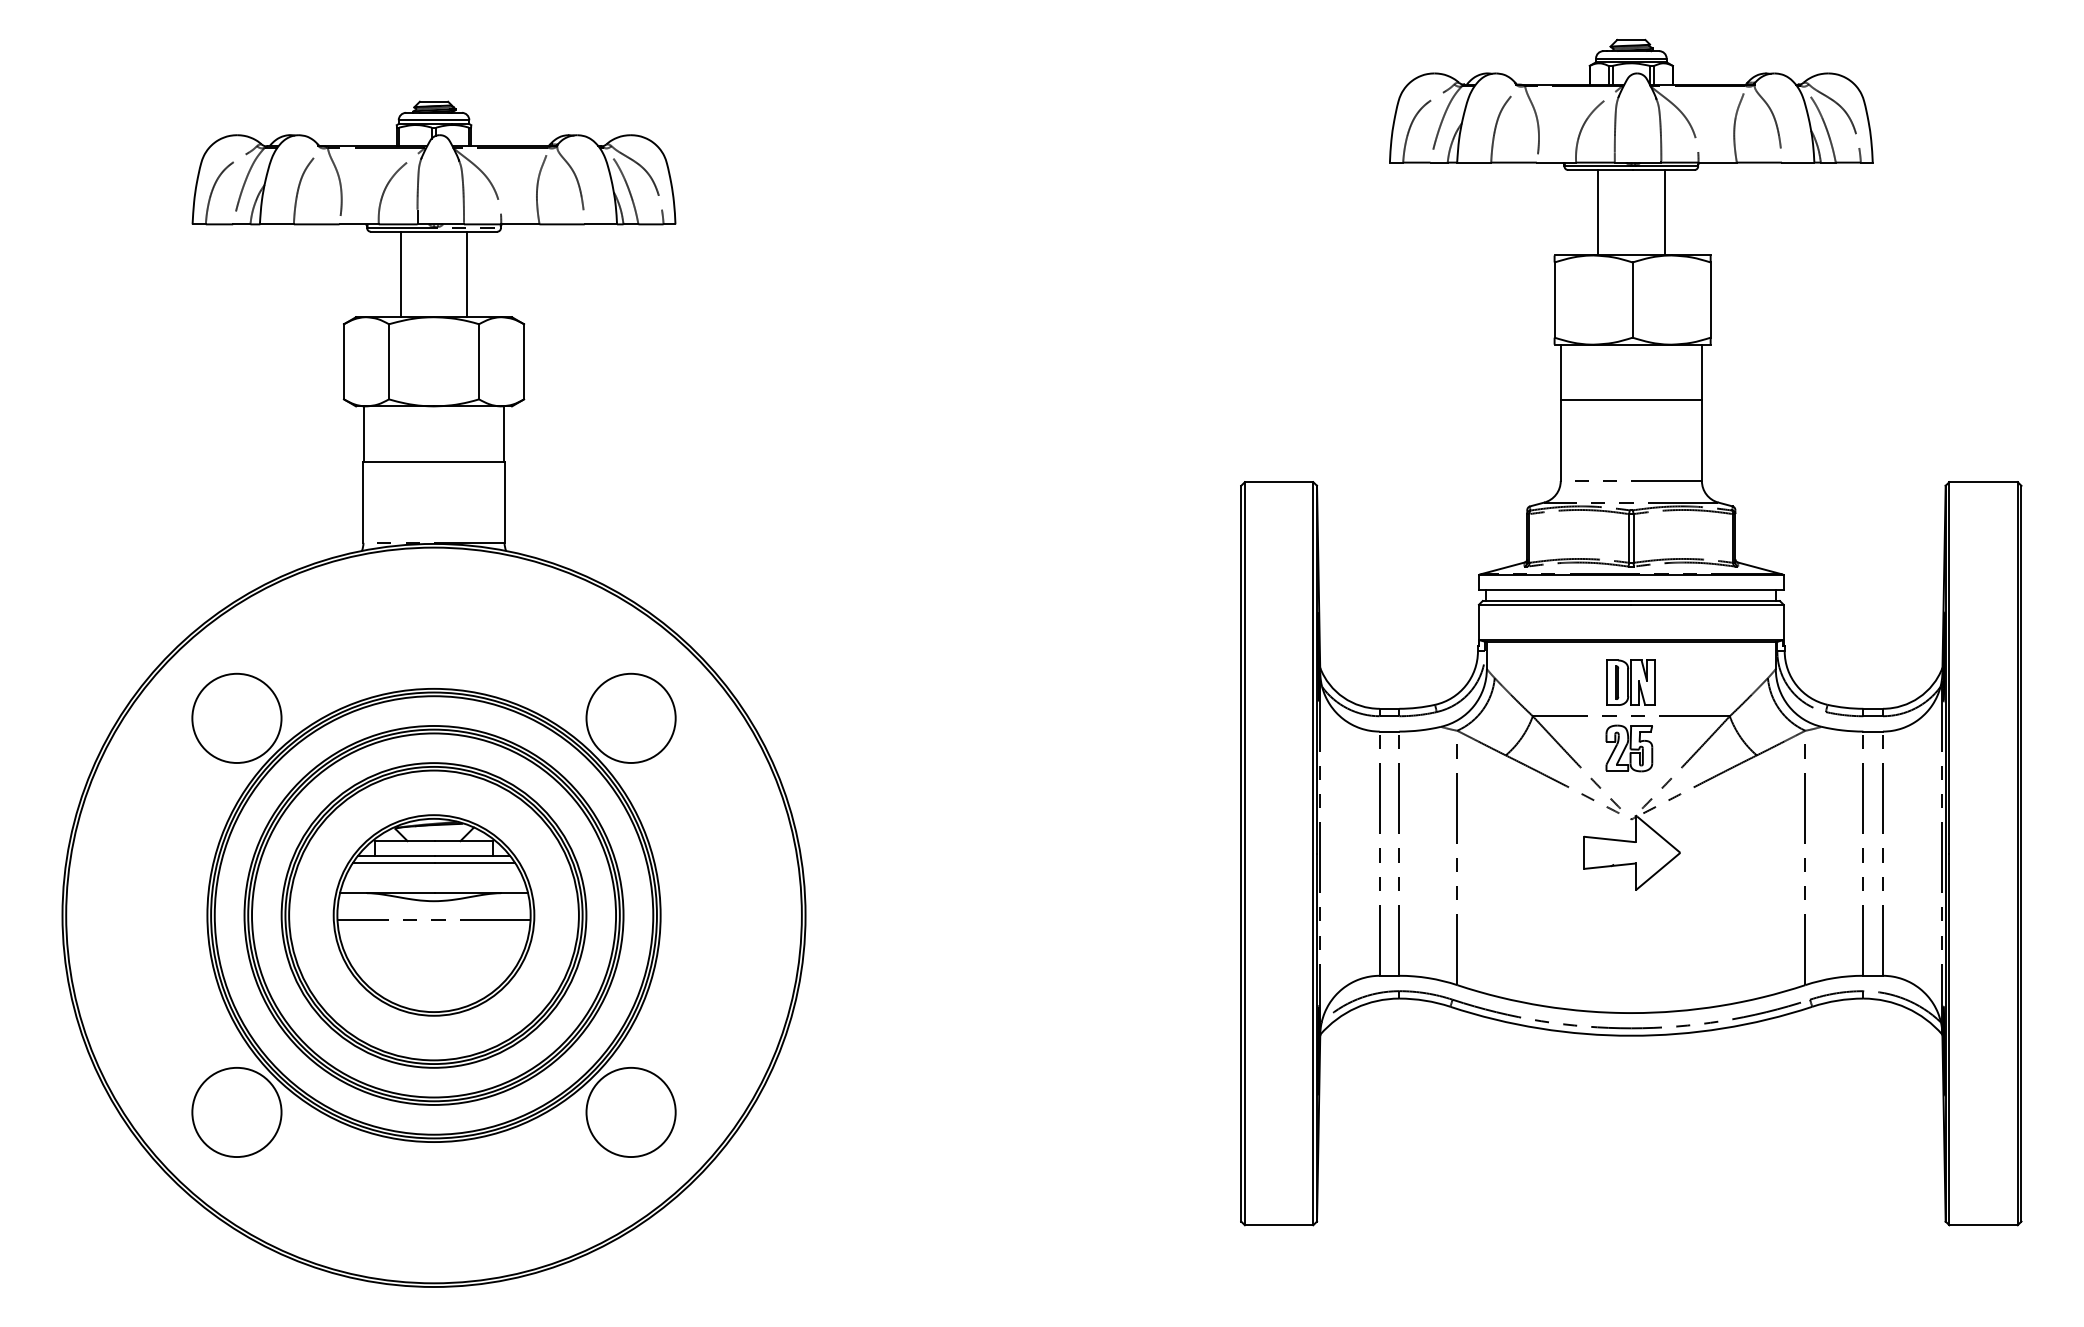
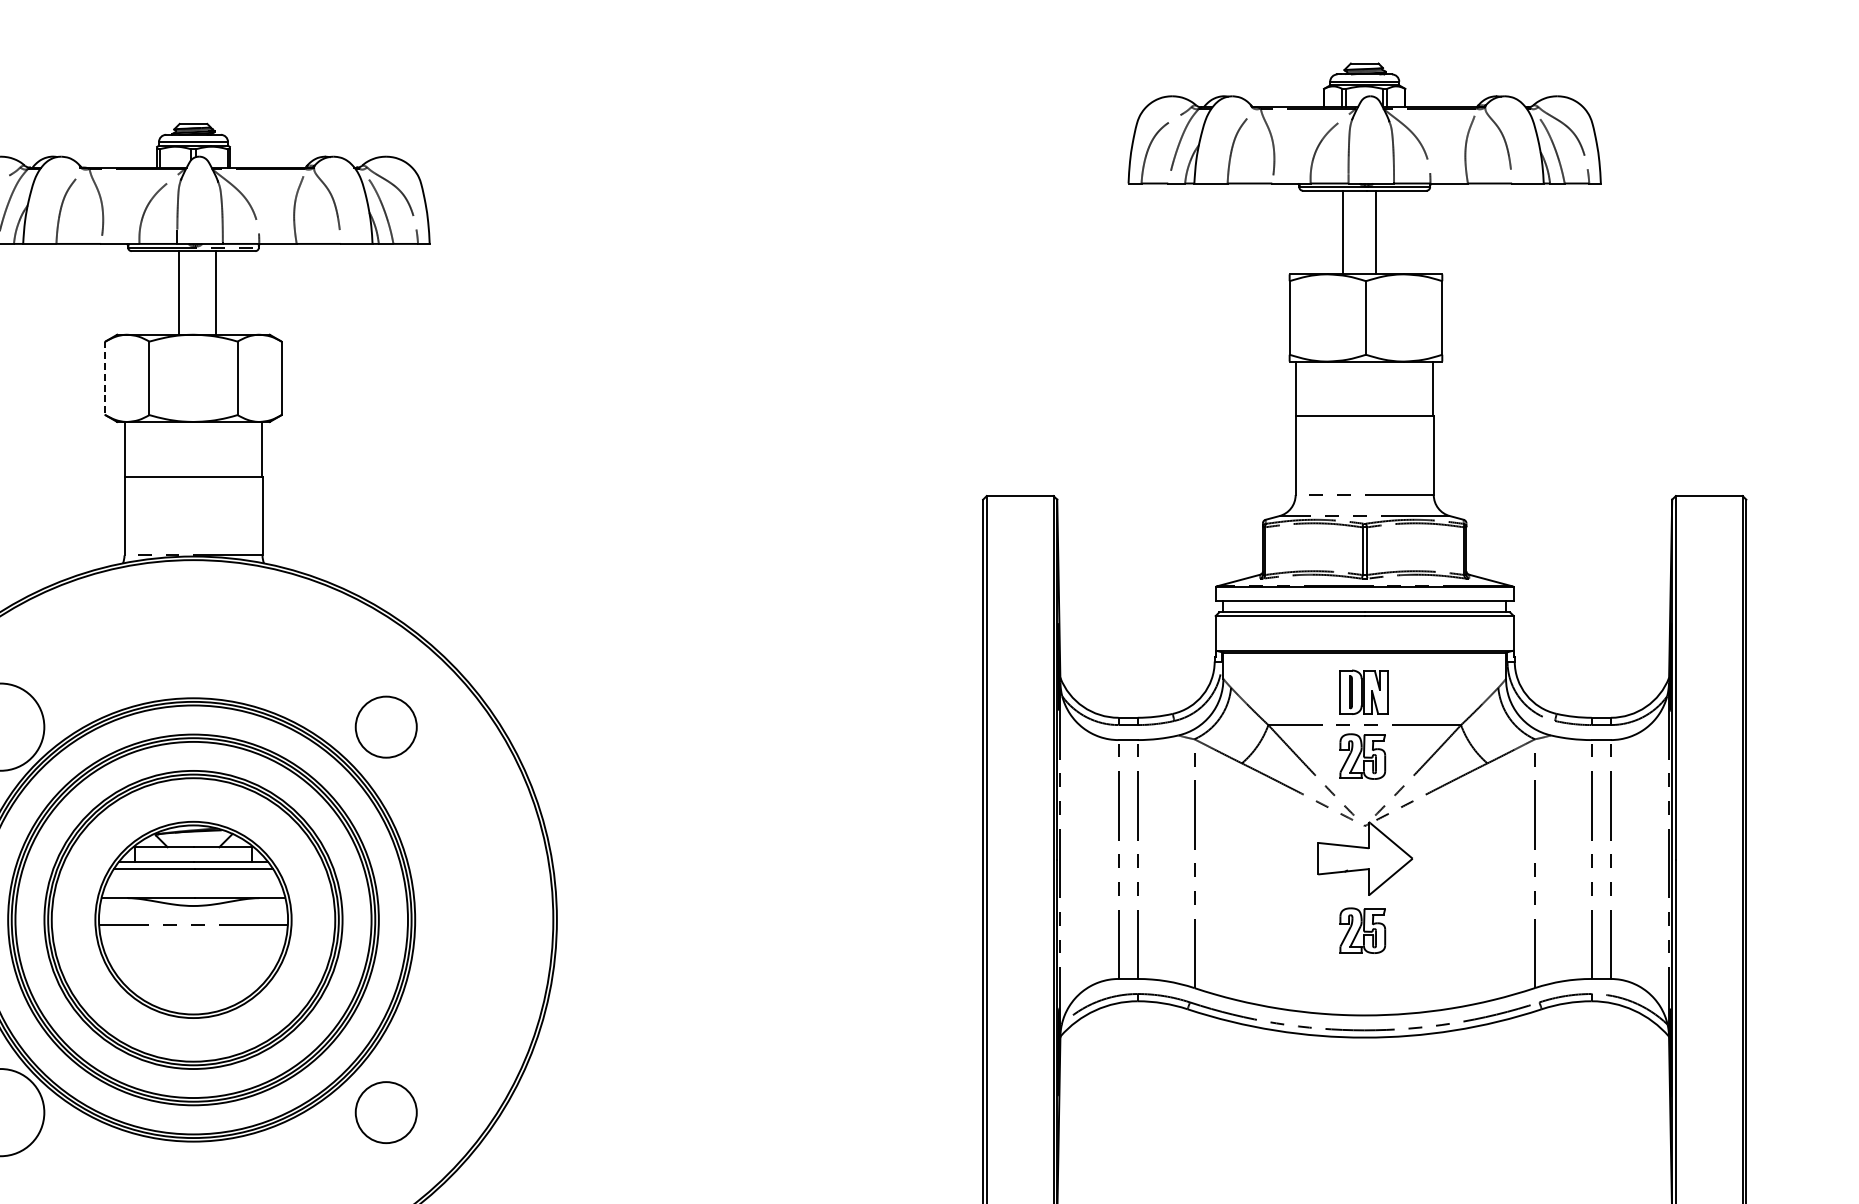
line: (1597, 212) -> (1375, 232), moved
line: (1664, 212) -> (1342, 232), moved
line: (400, 274) -> (215, 292), moved
line: (467, 274) -> (179, 292), moved
line: (343, 361) -> (104, 378), solid -> dashed
circle: (630, 717) -> (385, 726), size x0.7
part: (1629, 926) -> (1362, 930), added
circle: (630, 1112) -> (385, 1112), size x0.7

